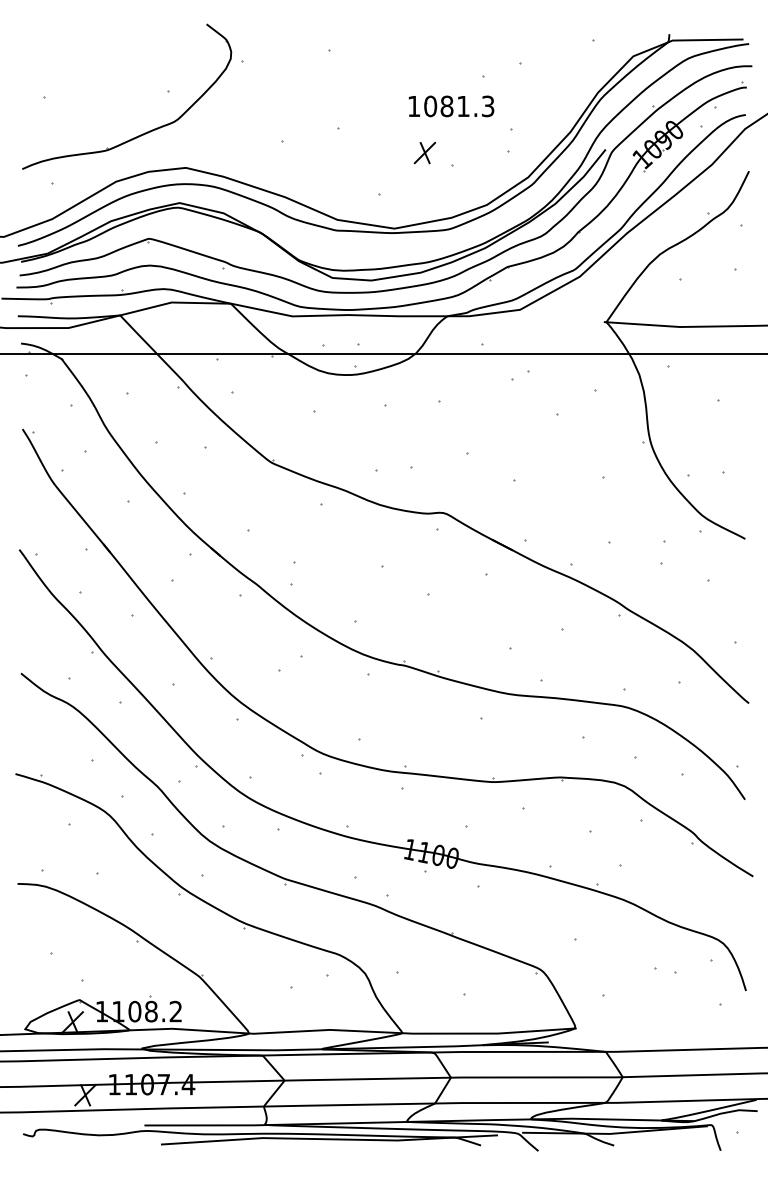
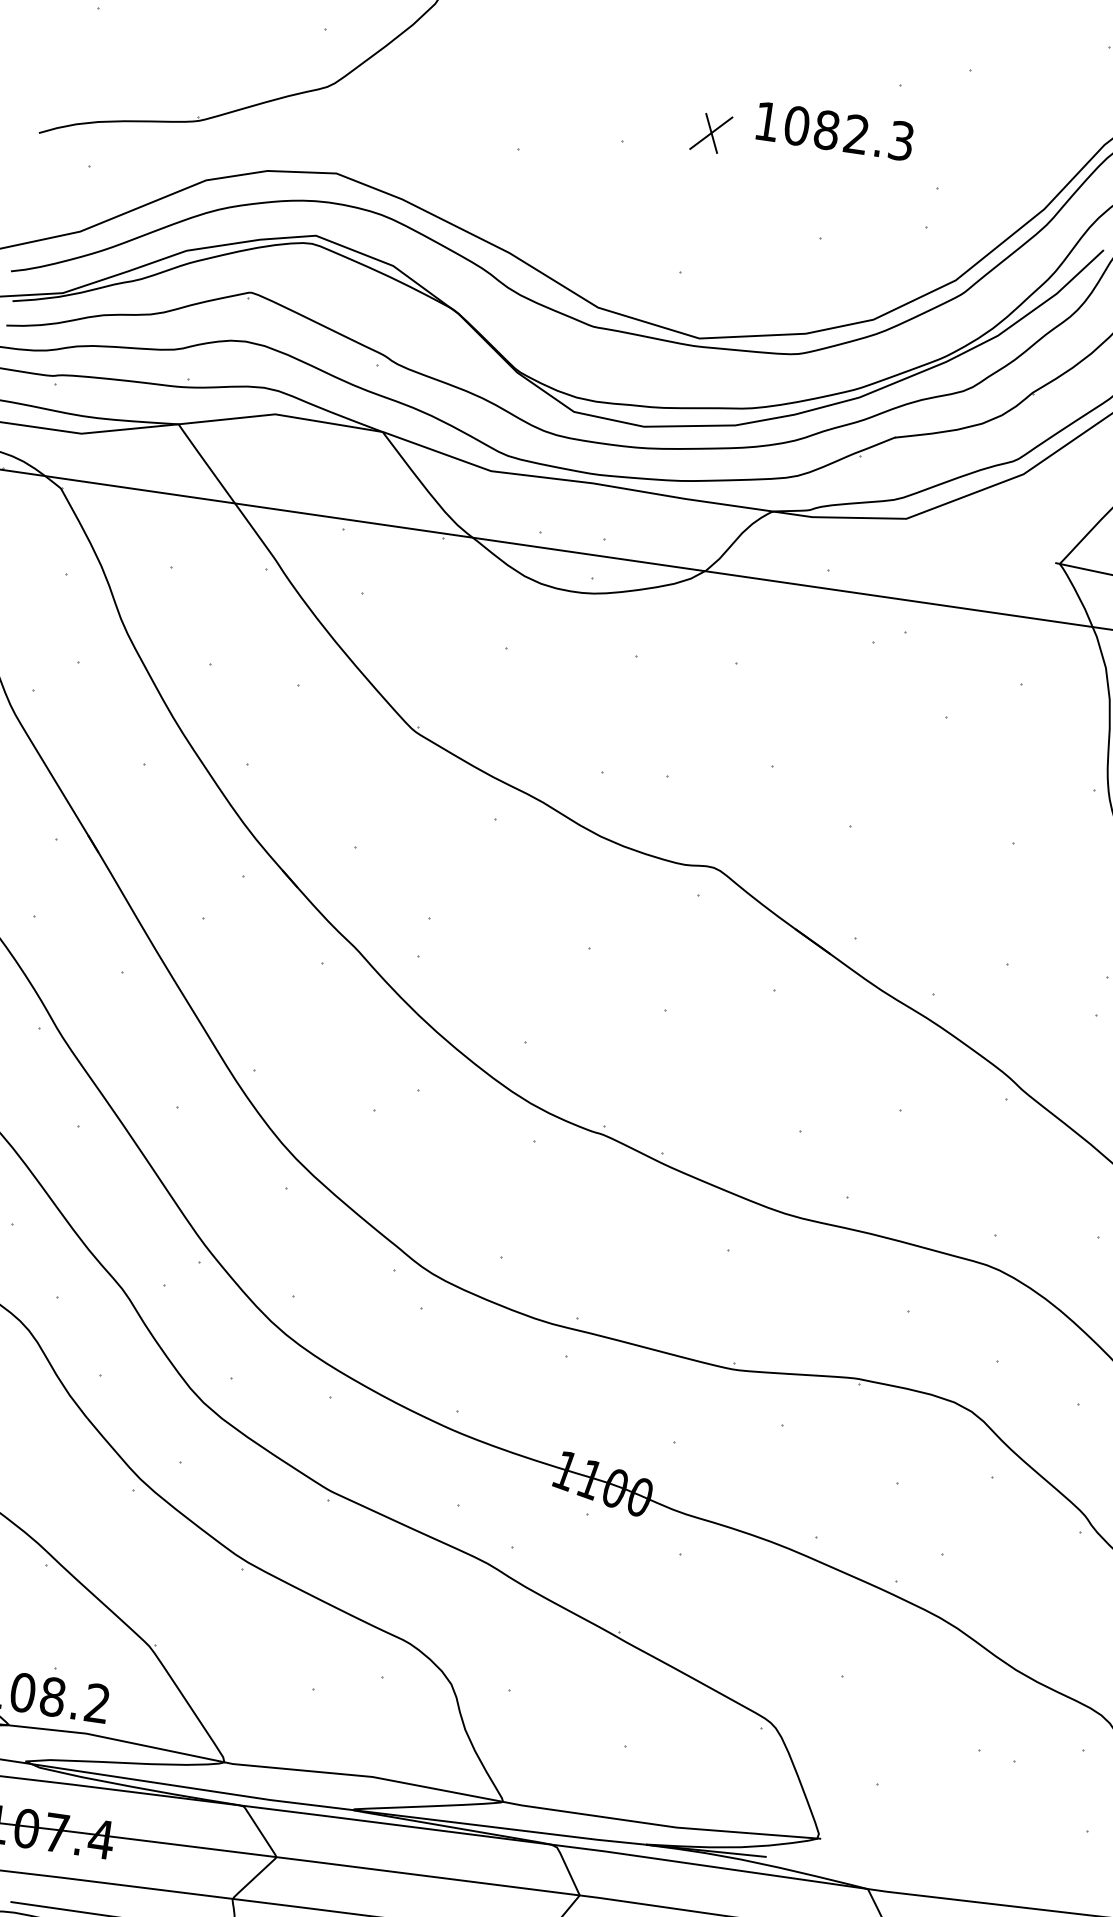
text: (463, 105) -> (856, 132), 1081.3 -> 1082.3
part: (424, 152) -> (710, 132), moved

